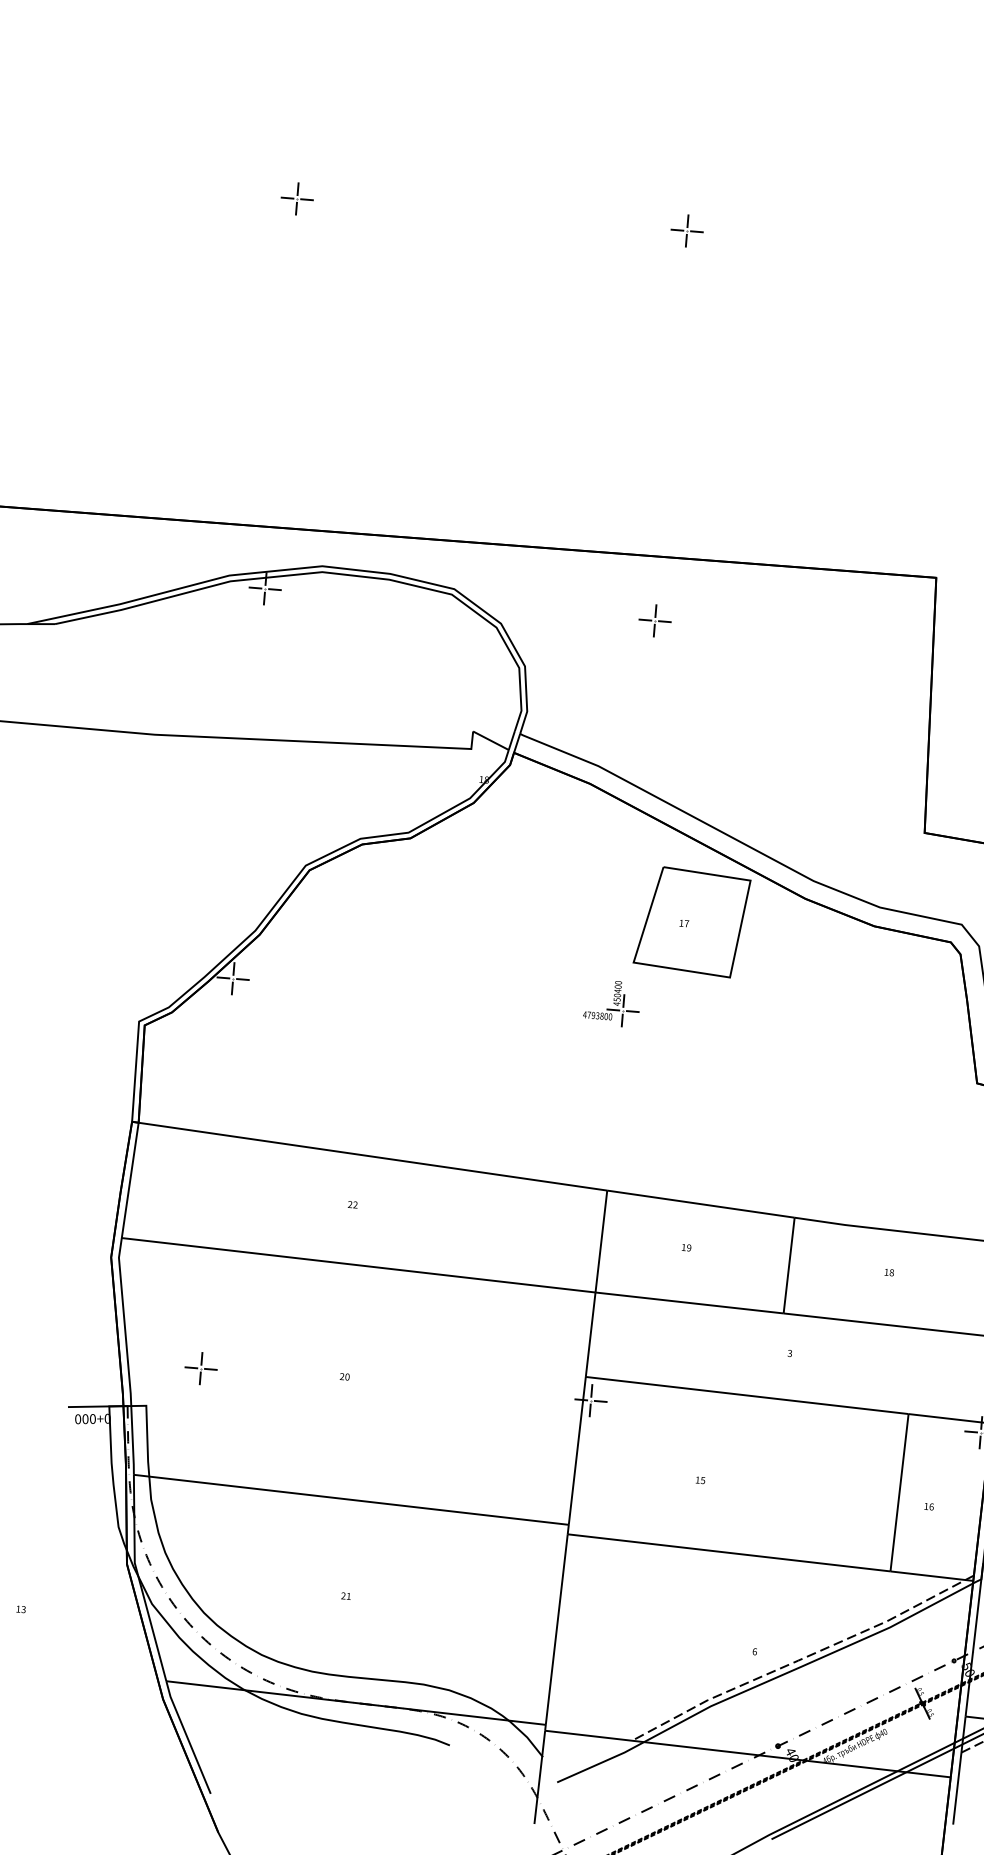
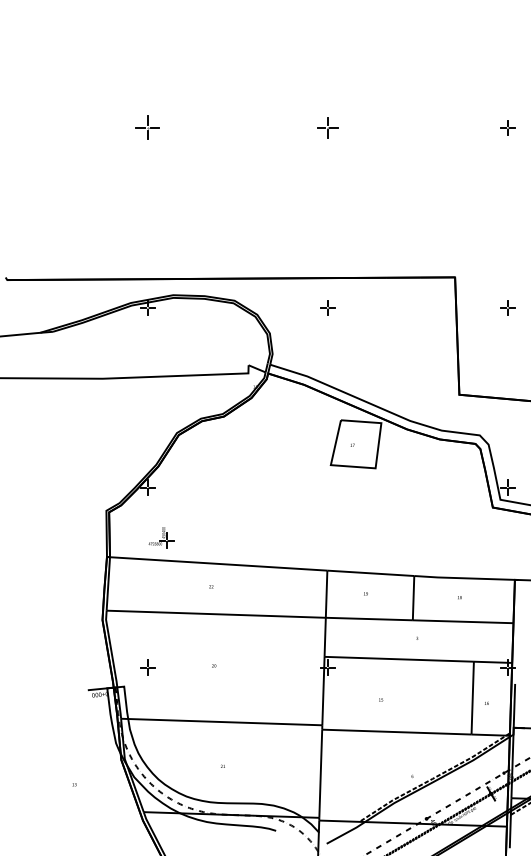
part: (296, 198) -> (147, 127), size x1.6
part: (686, 230) -> (327, 127), size x1.4
part: (612, 1003) -> (161, 537), moved

